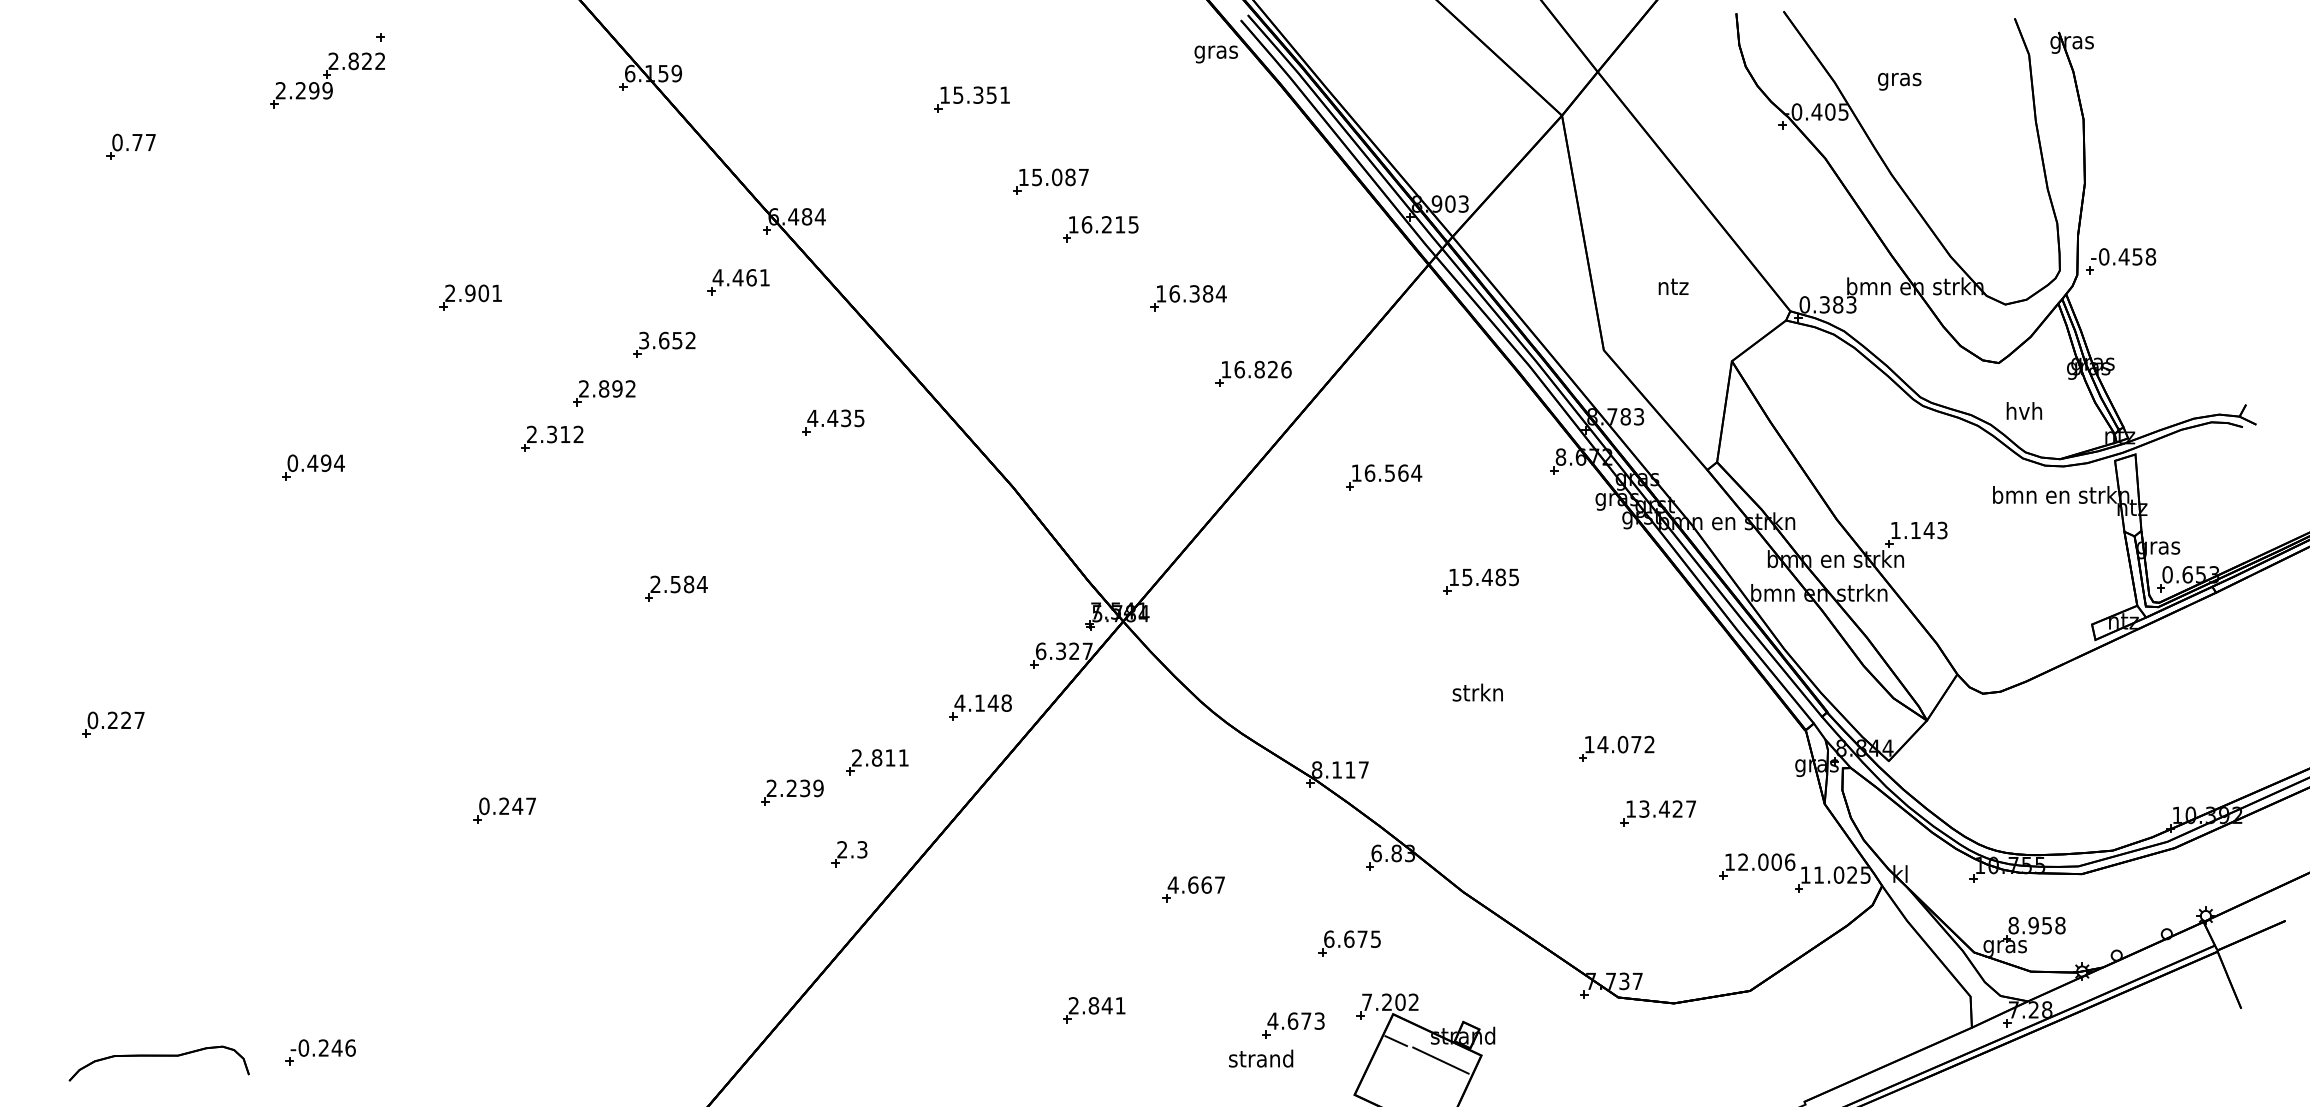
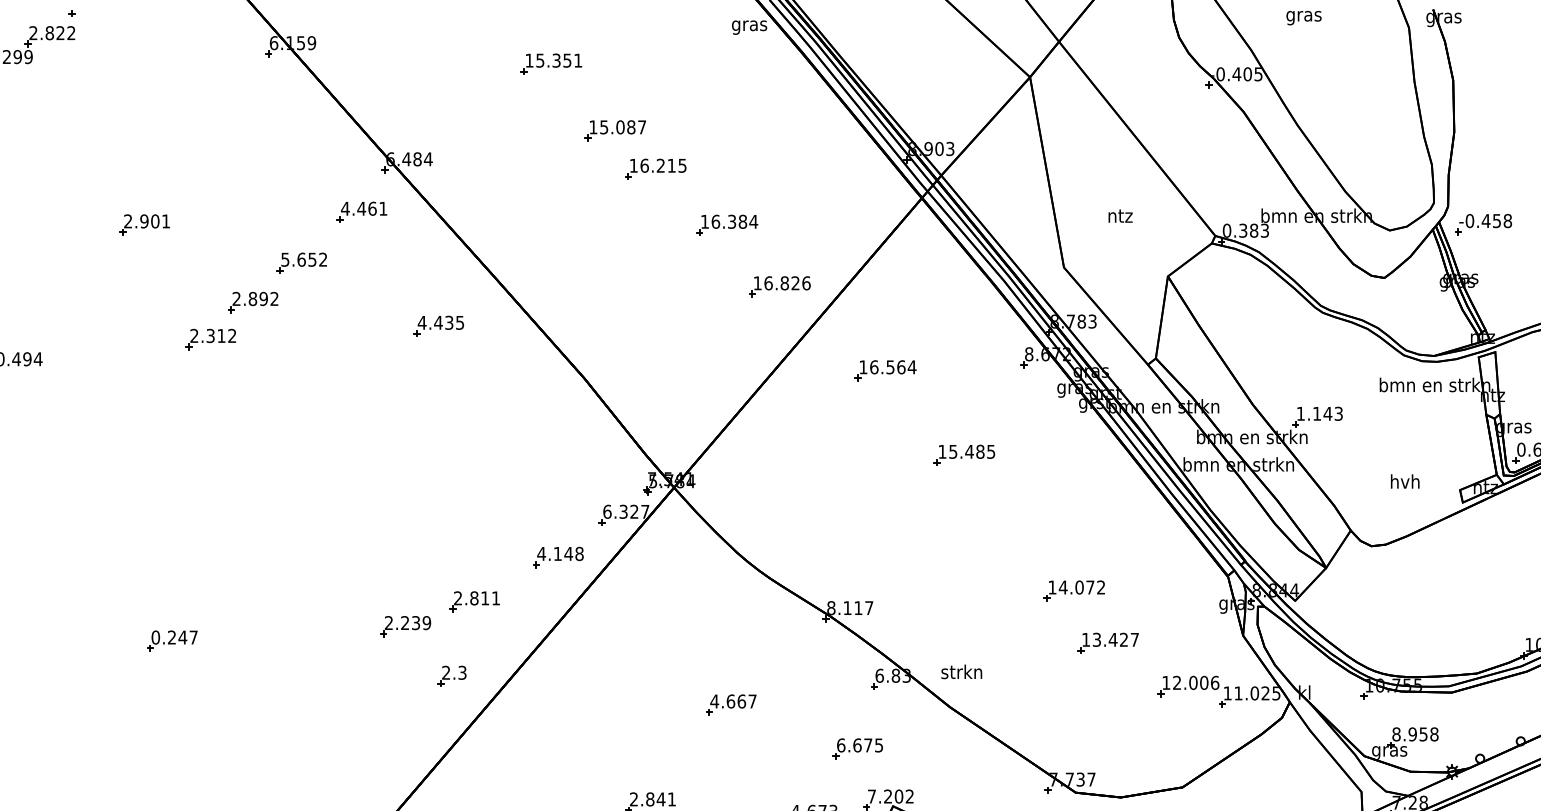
text: (1899, 81) -> (1303, 17), moved
part: (2121, 261) -> (1483, 224), moved
text: (644, 339) -> (285, 258), 3.652 -> 5.652
text: (2024, 410) -> (1405, 481), moved
part: (676, 588) -> (311, 460), removed
text: (1477, 692) -> (961, 671), moved

